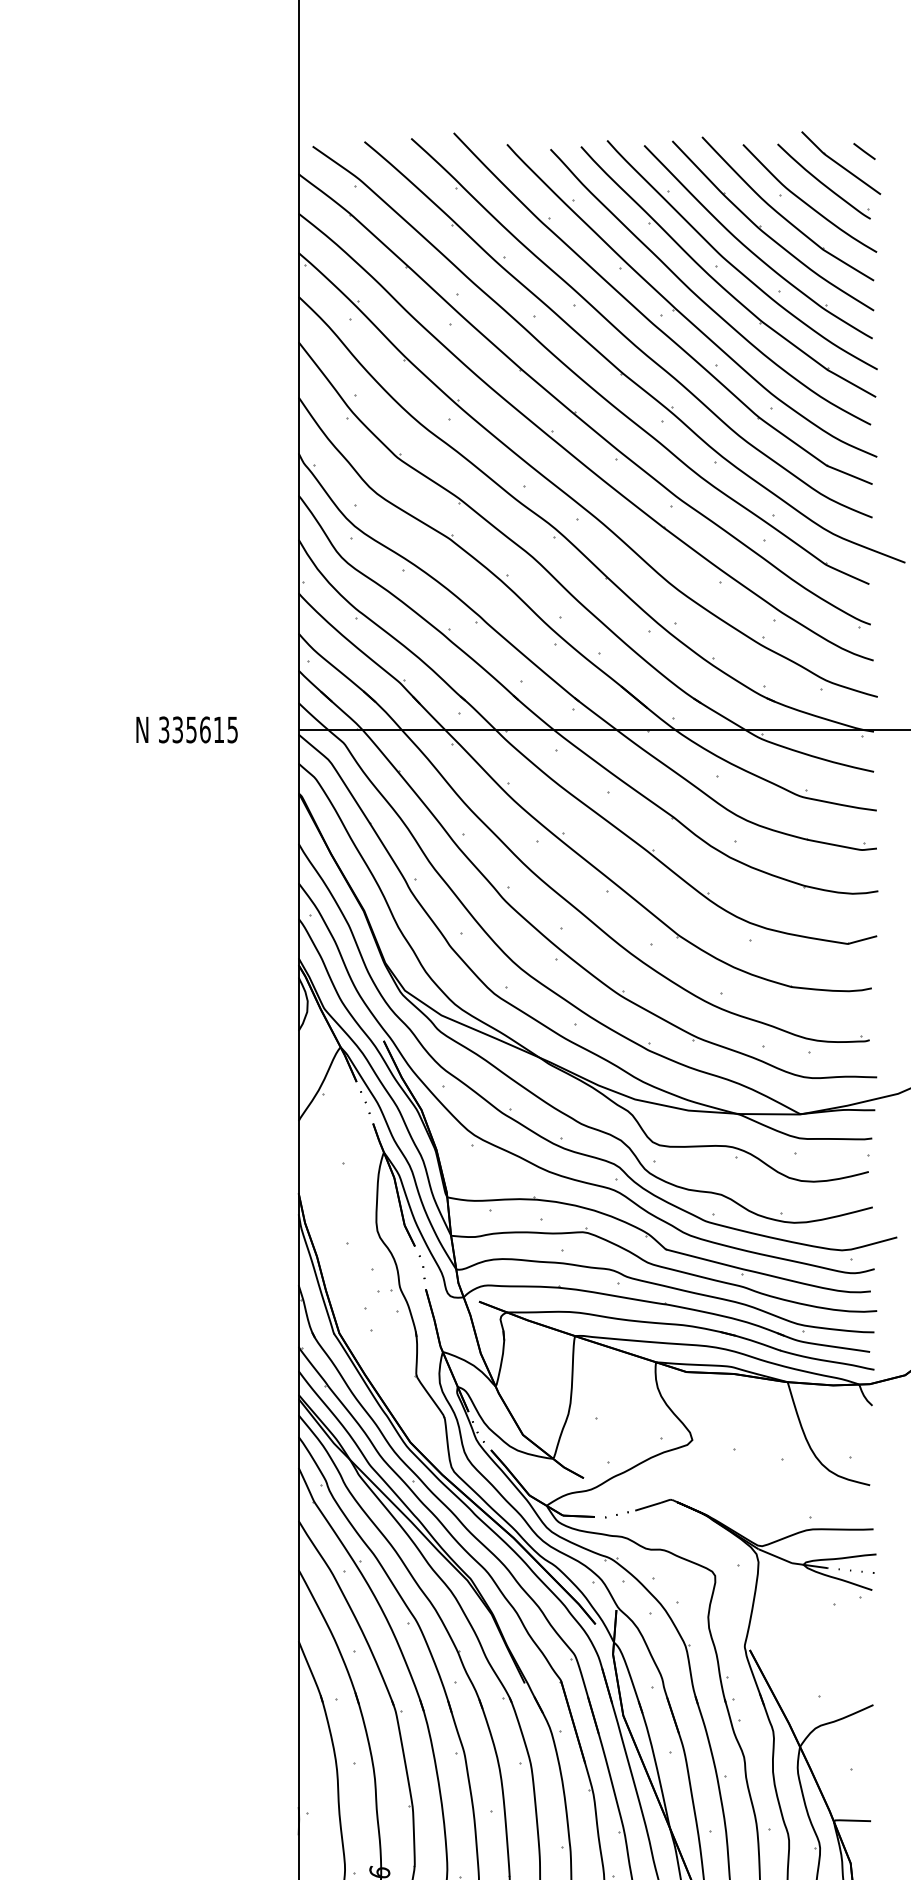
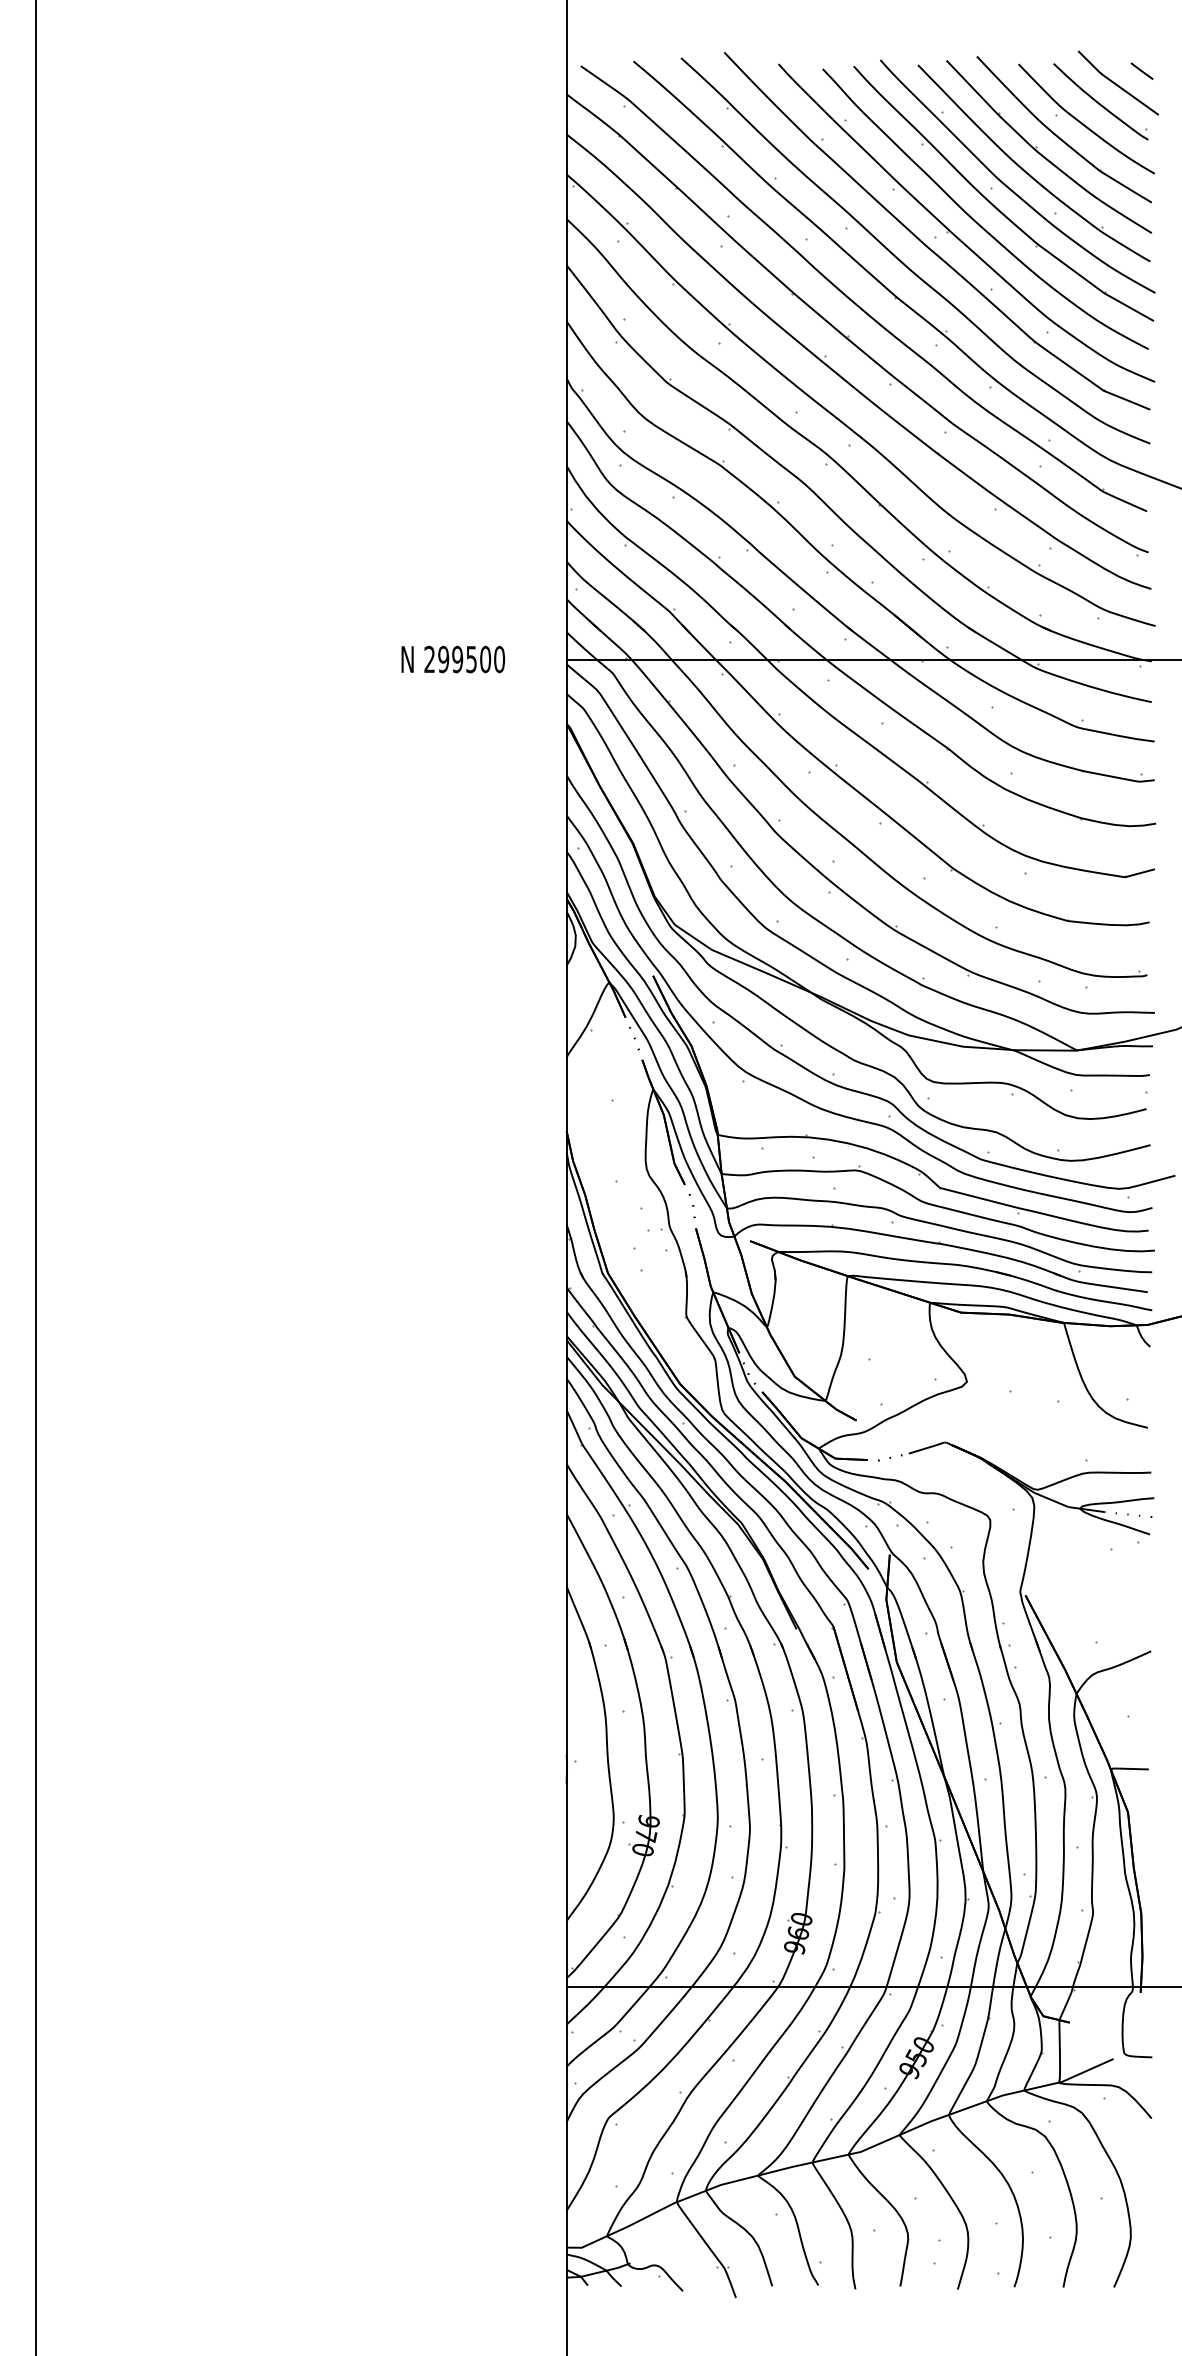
text: (198, 729) -> (464, 659), 335615 -> 299500

